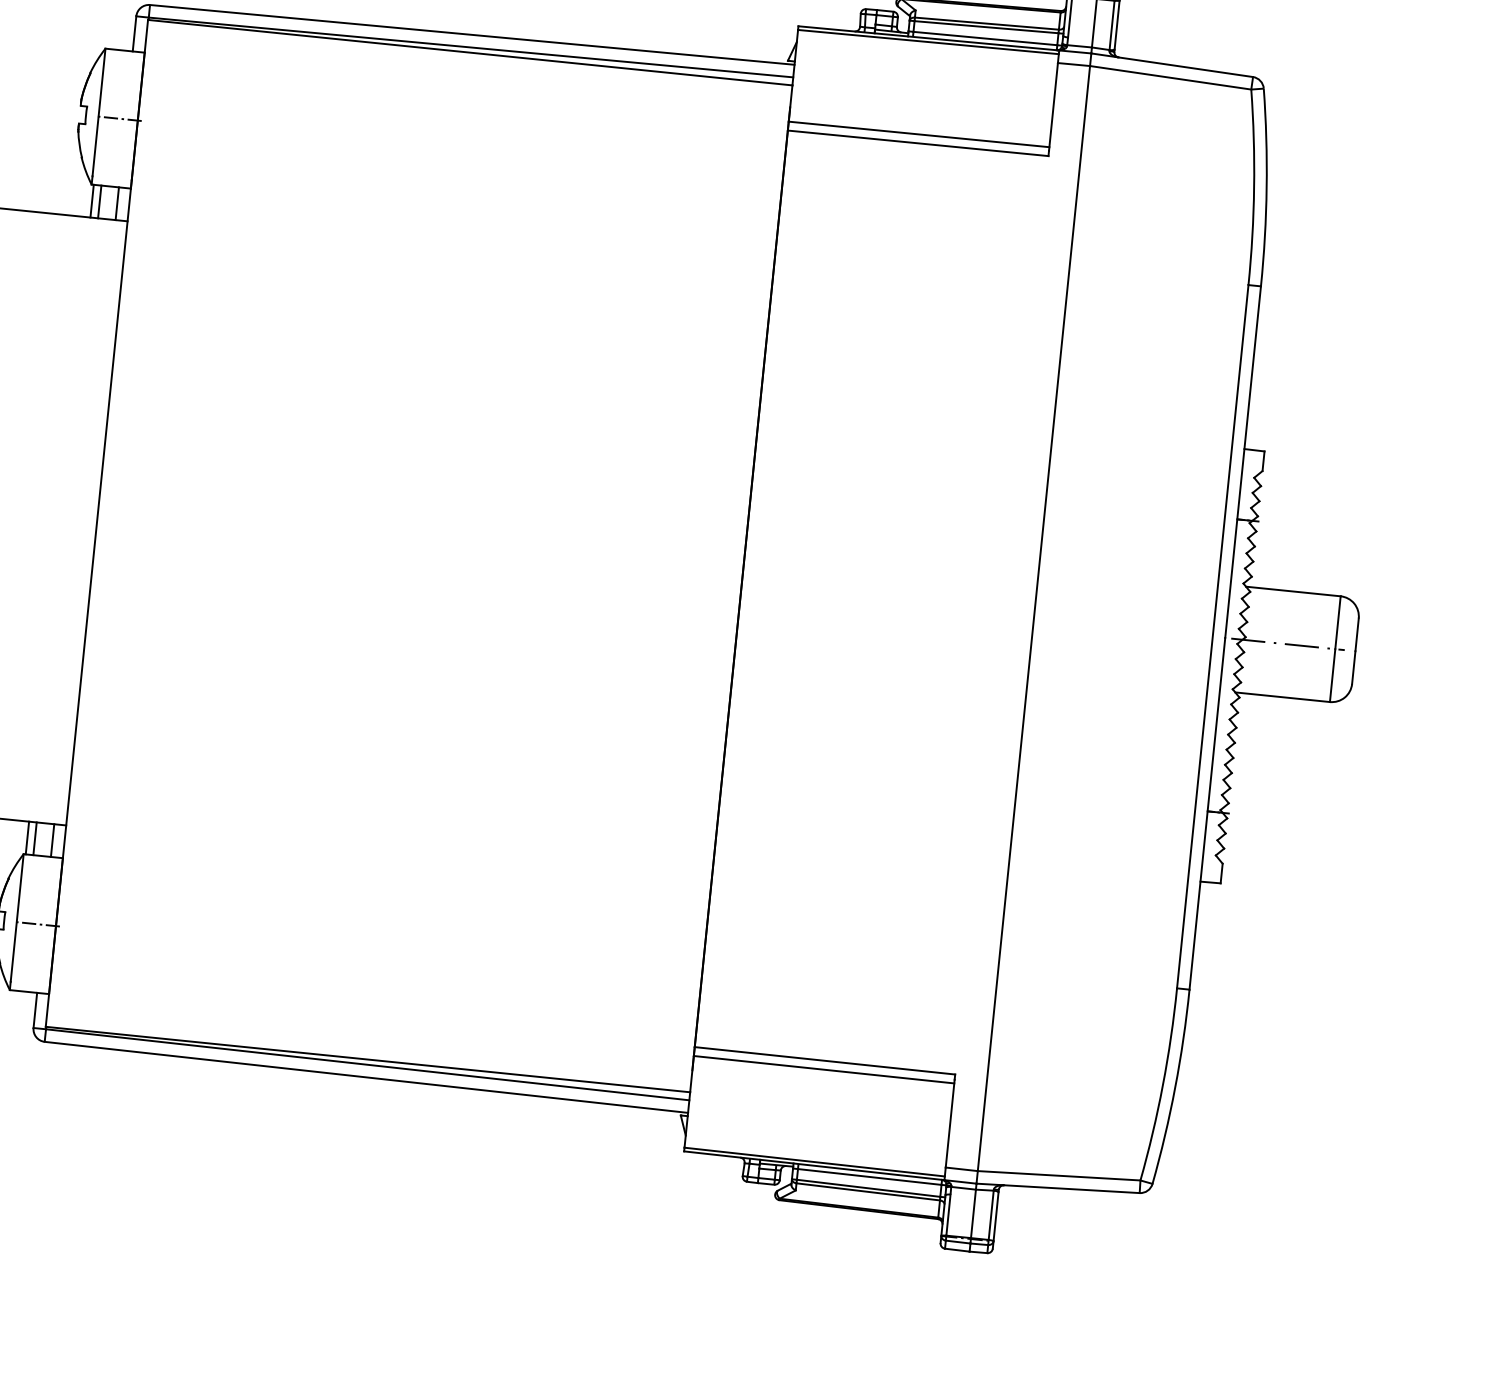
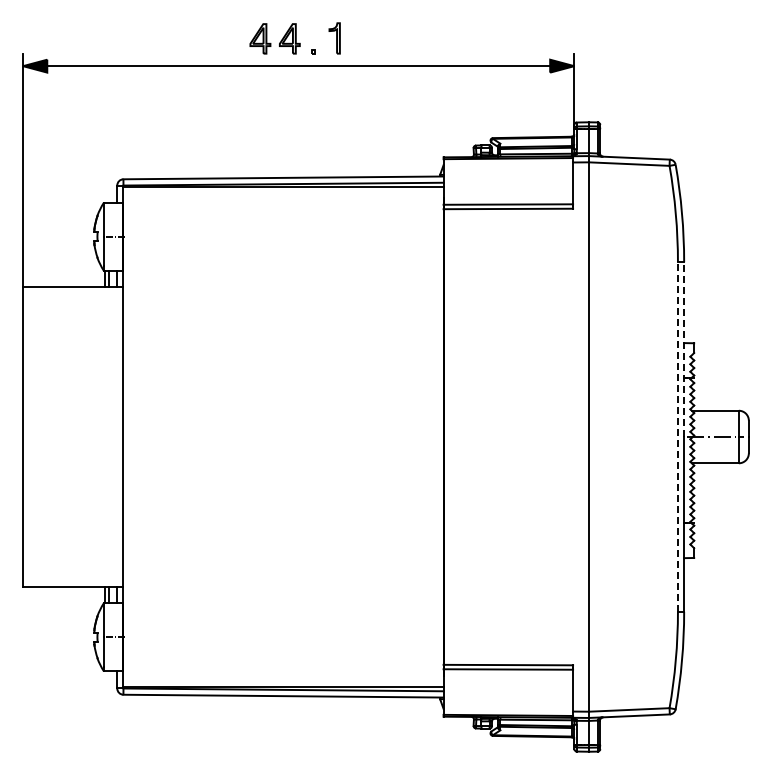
line: (1243, 462) -> (684, 349), solid -> dashed
line: (1211, 637) -> (677, 437), solid -> dashed

